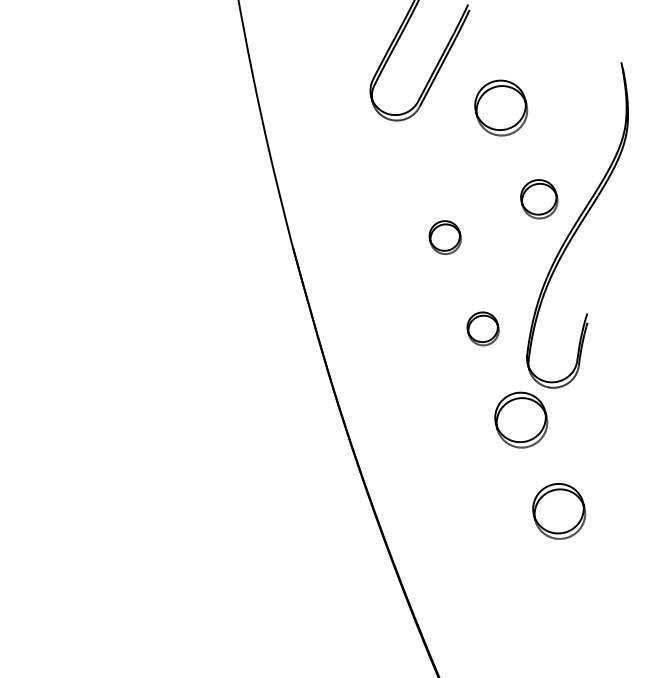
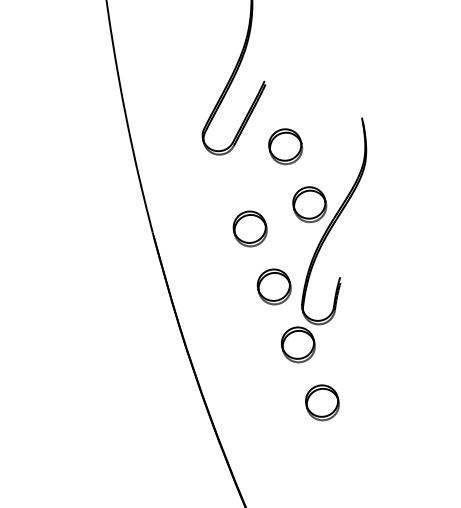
part: (538, 199) -> (309, 204), size x1.43
part: (444, 236) -> (249, 228), size x1.67
part: (482, 328) -> (273, 286), size x1.67

